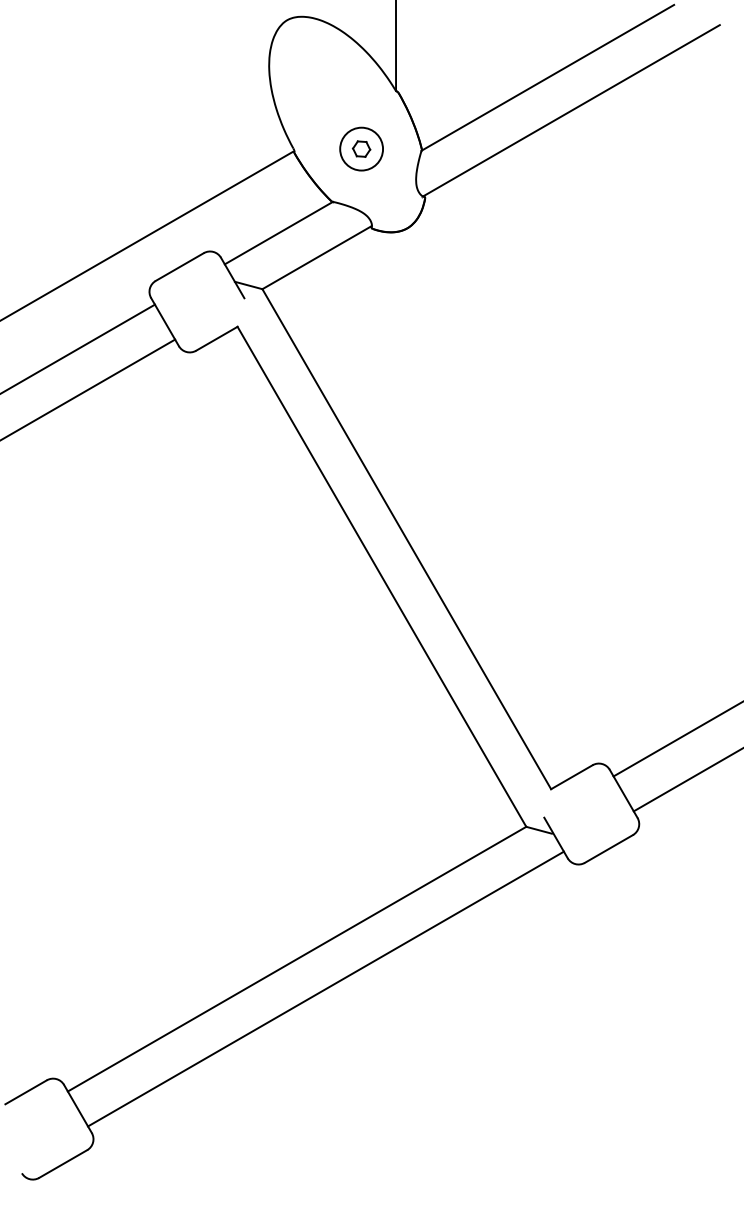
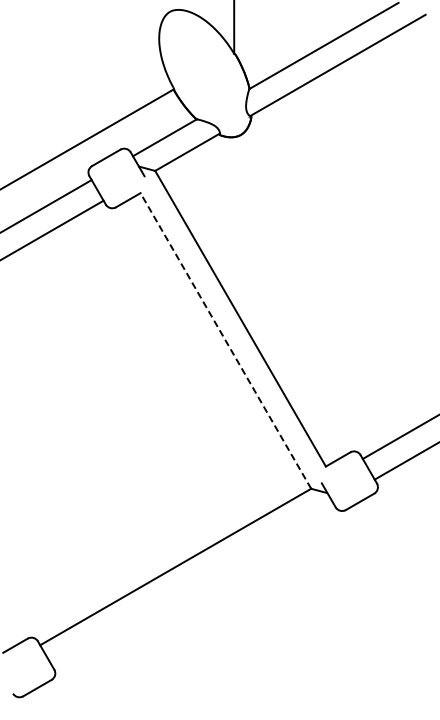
part: (361, 148) -> (213, 87), removed
line: (381, 576) -> (225, 340), solid -> dashed
line: (325, 988) -> (192, 584), removed

